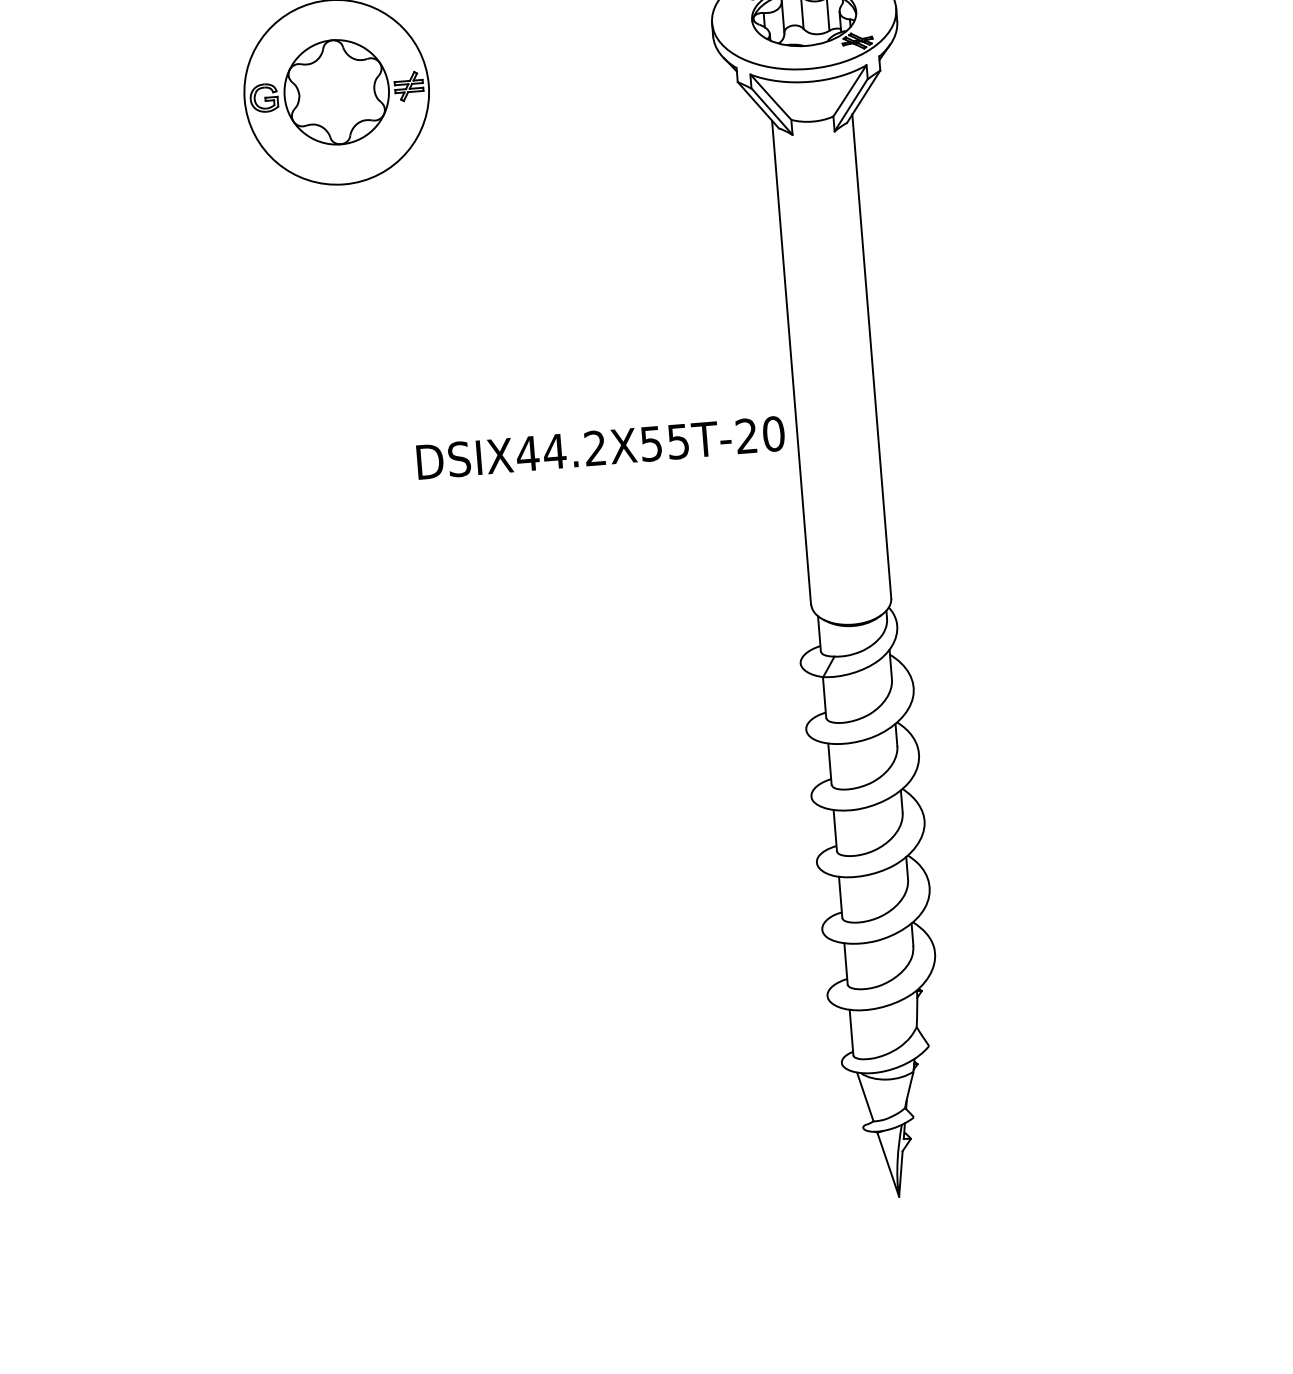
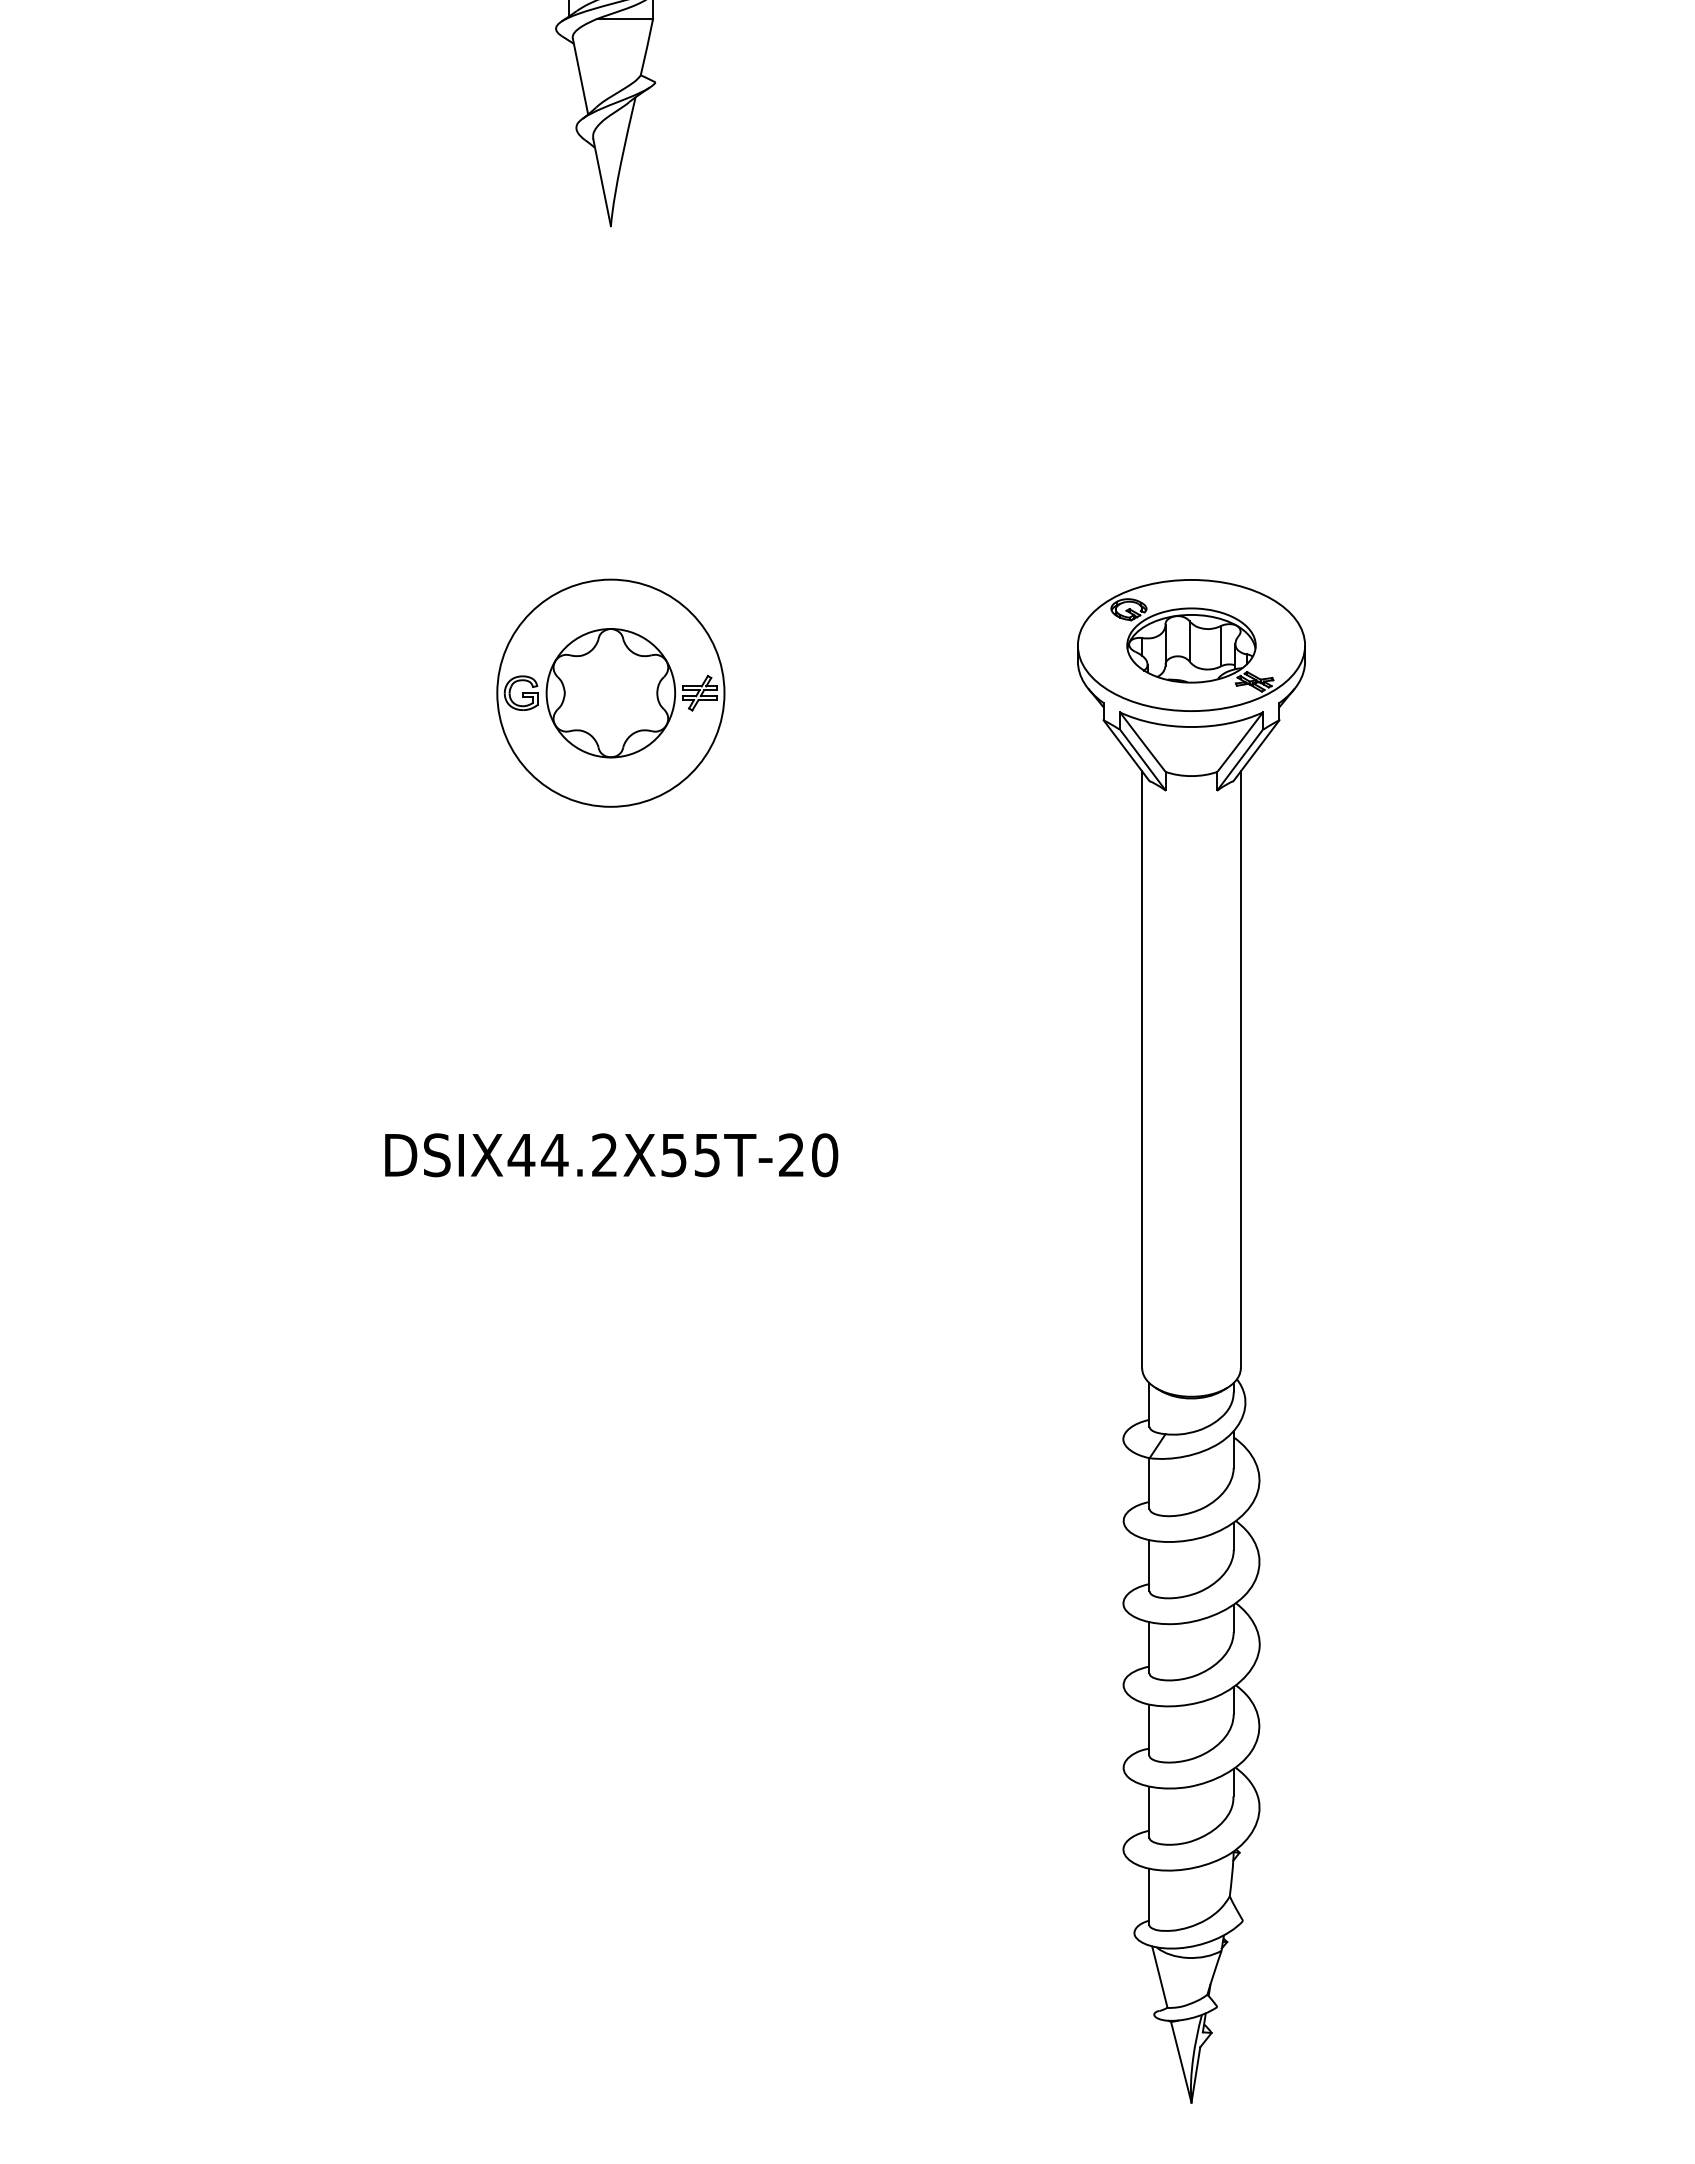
text: (600, 448) -> (611, 1155), moved

